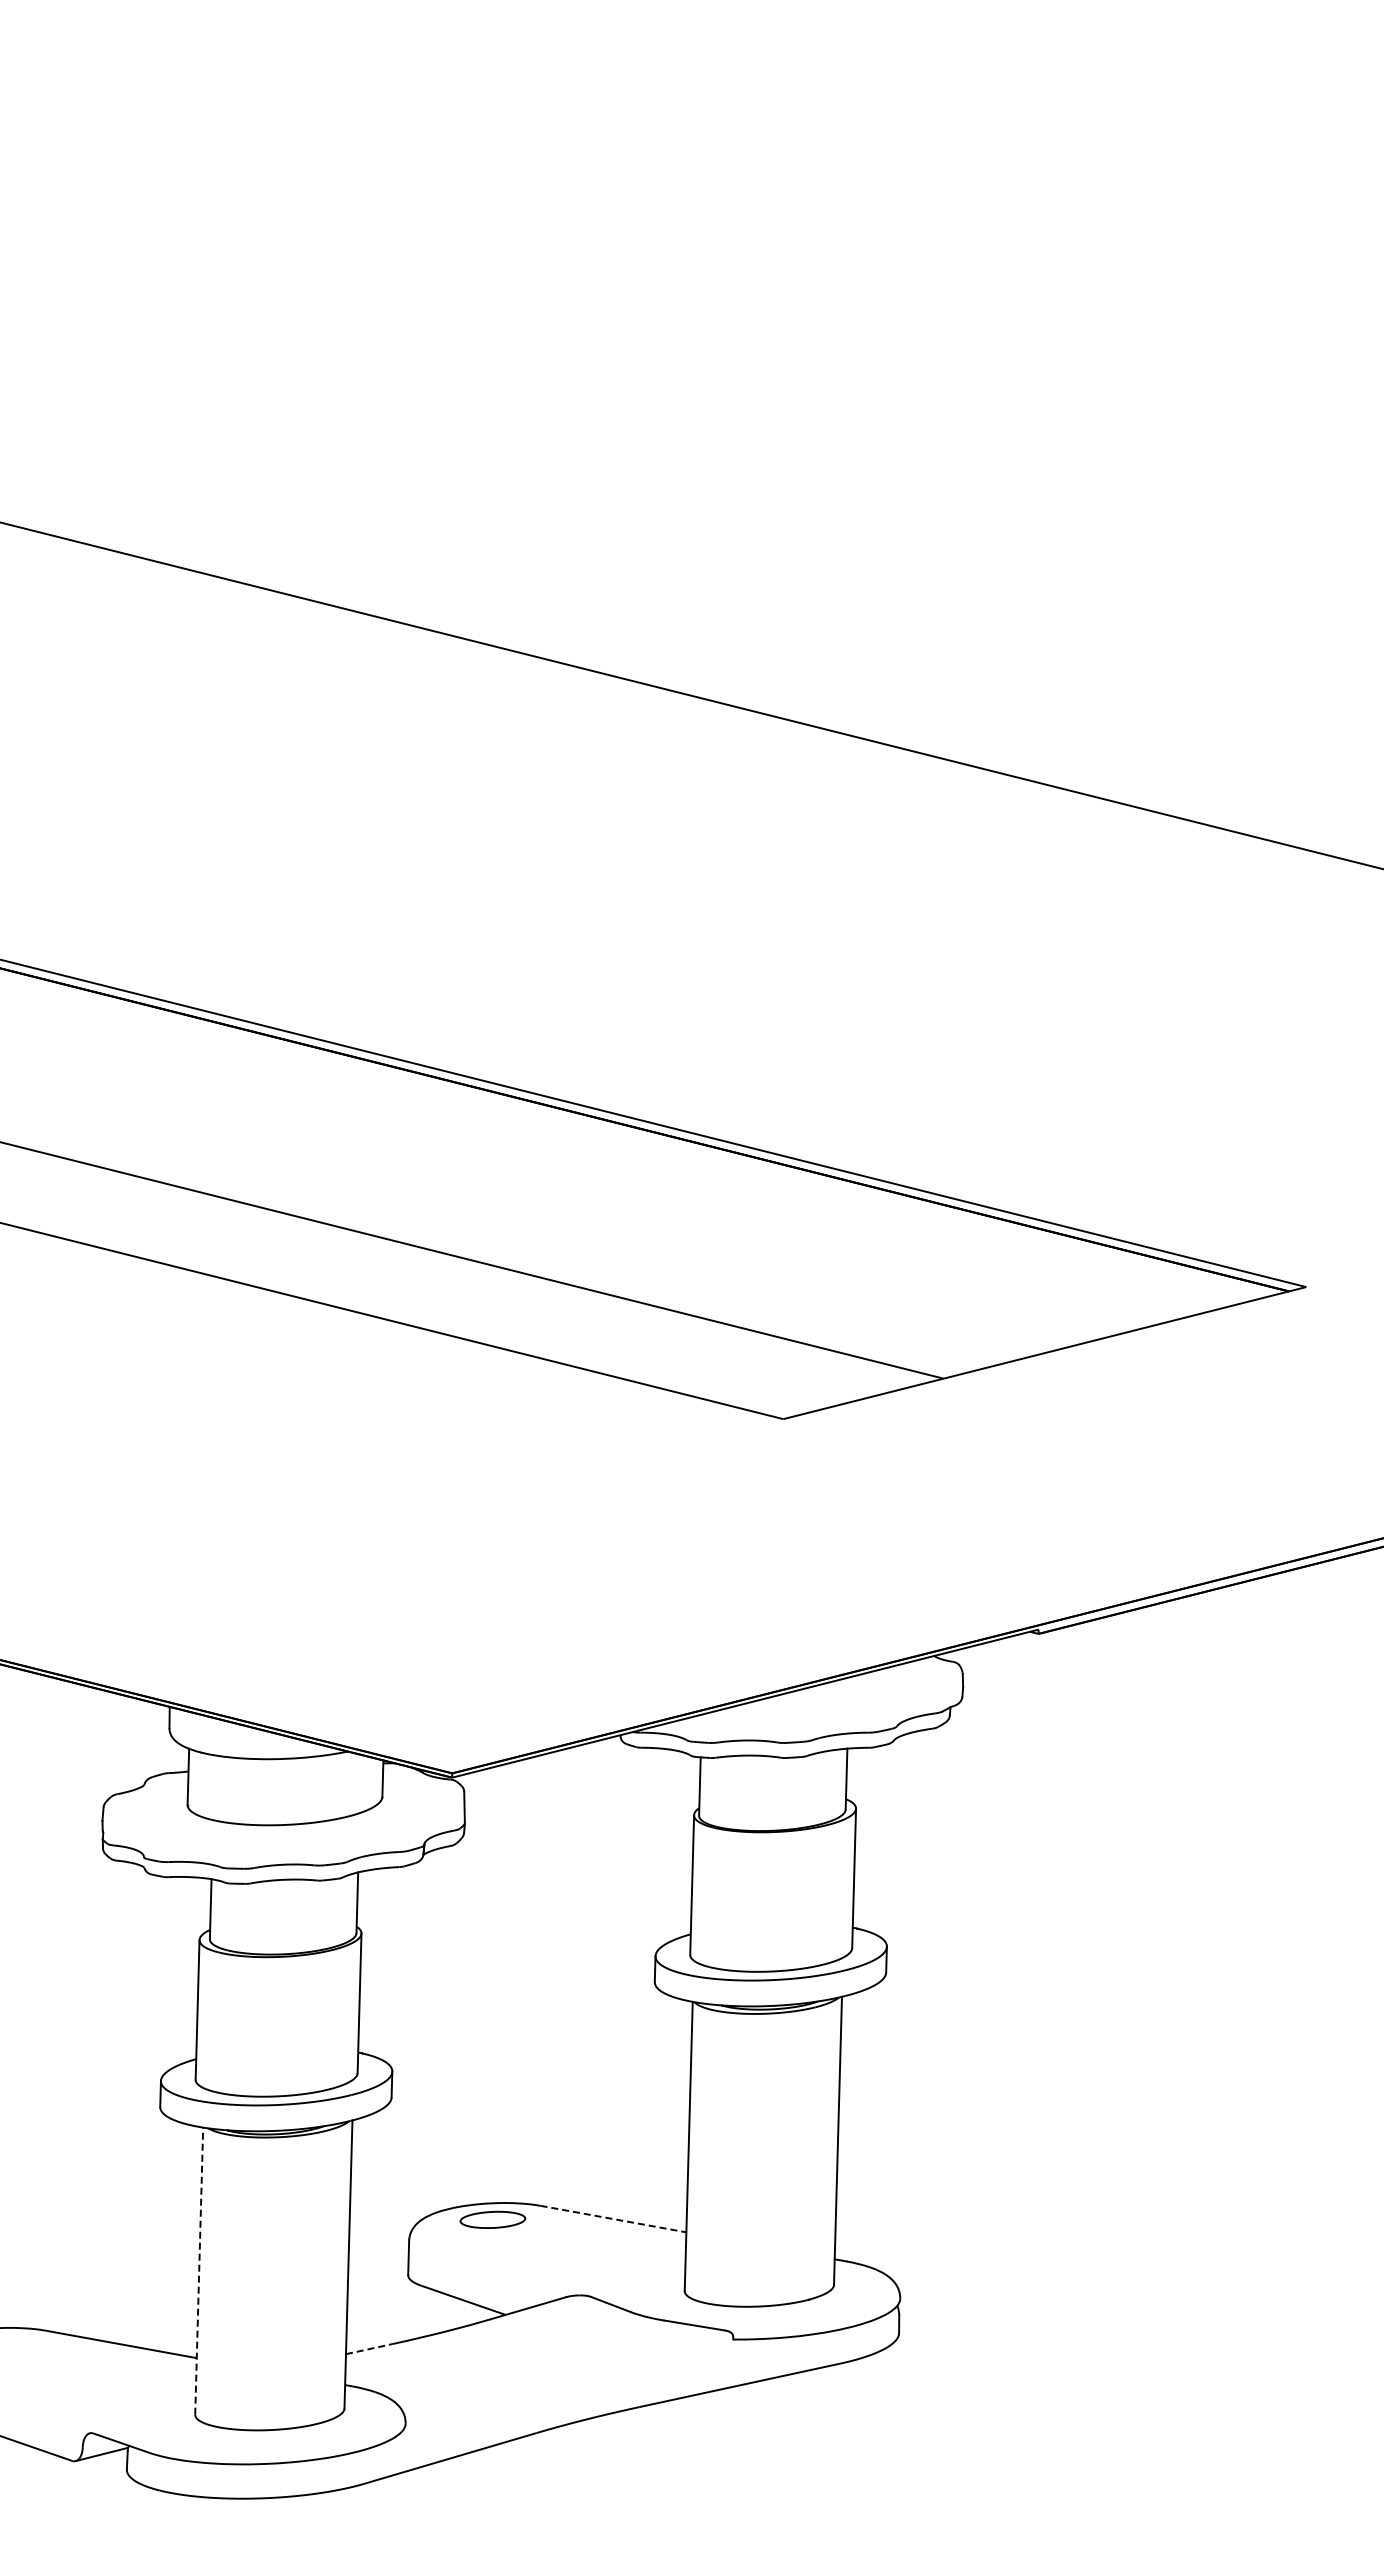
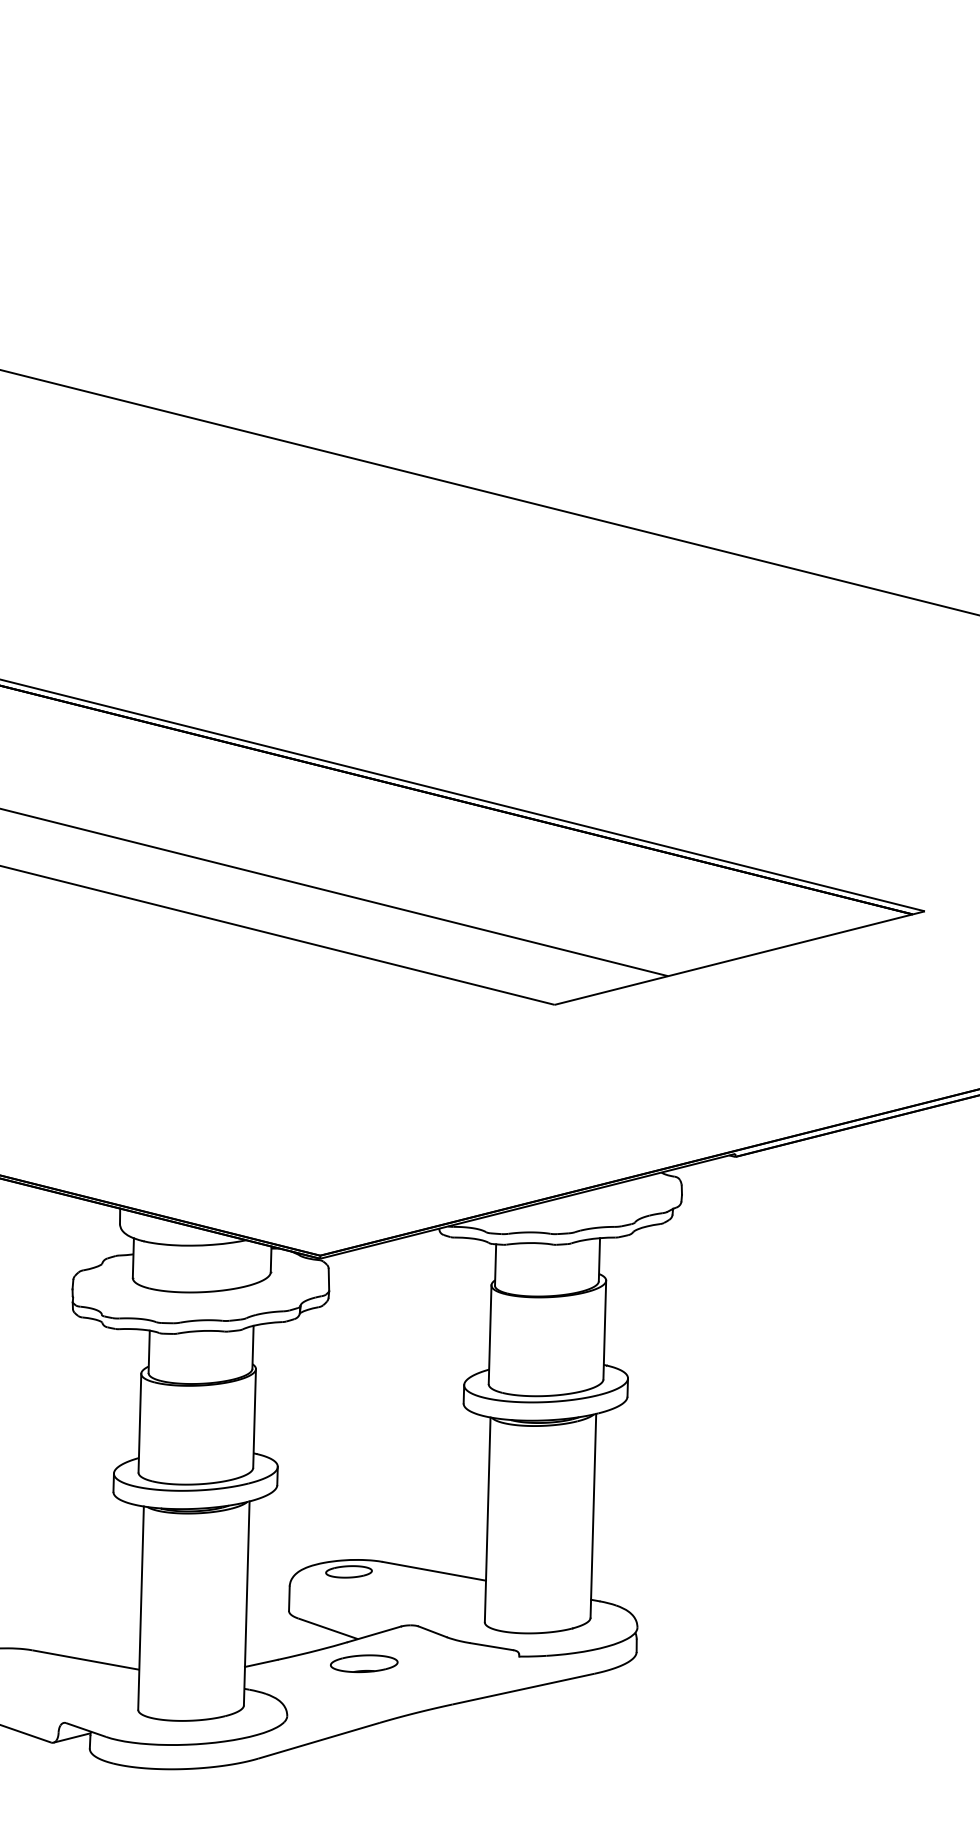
line: (613, 2219) -> (434, 1571), dashed -> solid
line: (199, 2271) -> (141, 1608), dashed -> solid
line: (369, 2349) -> (261, 1663), dashed -> solid
part: (514, 2349) -> (364, 1663), added

